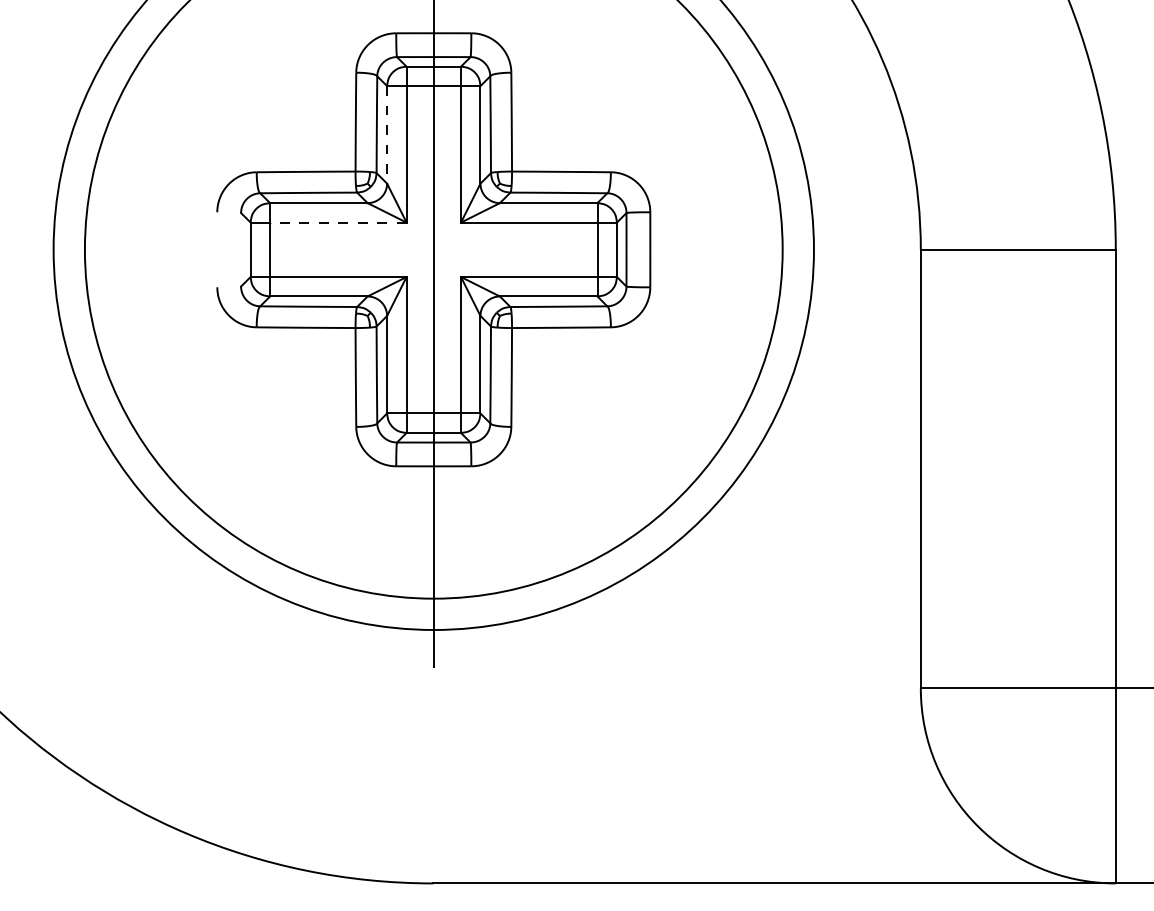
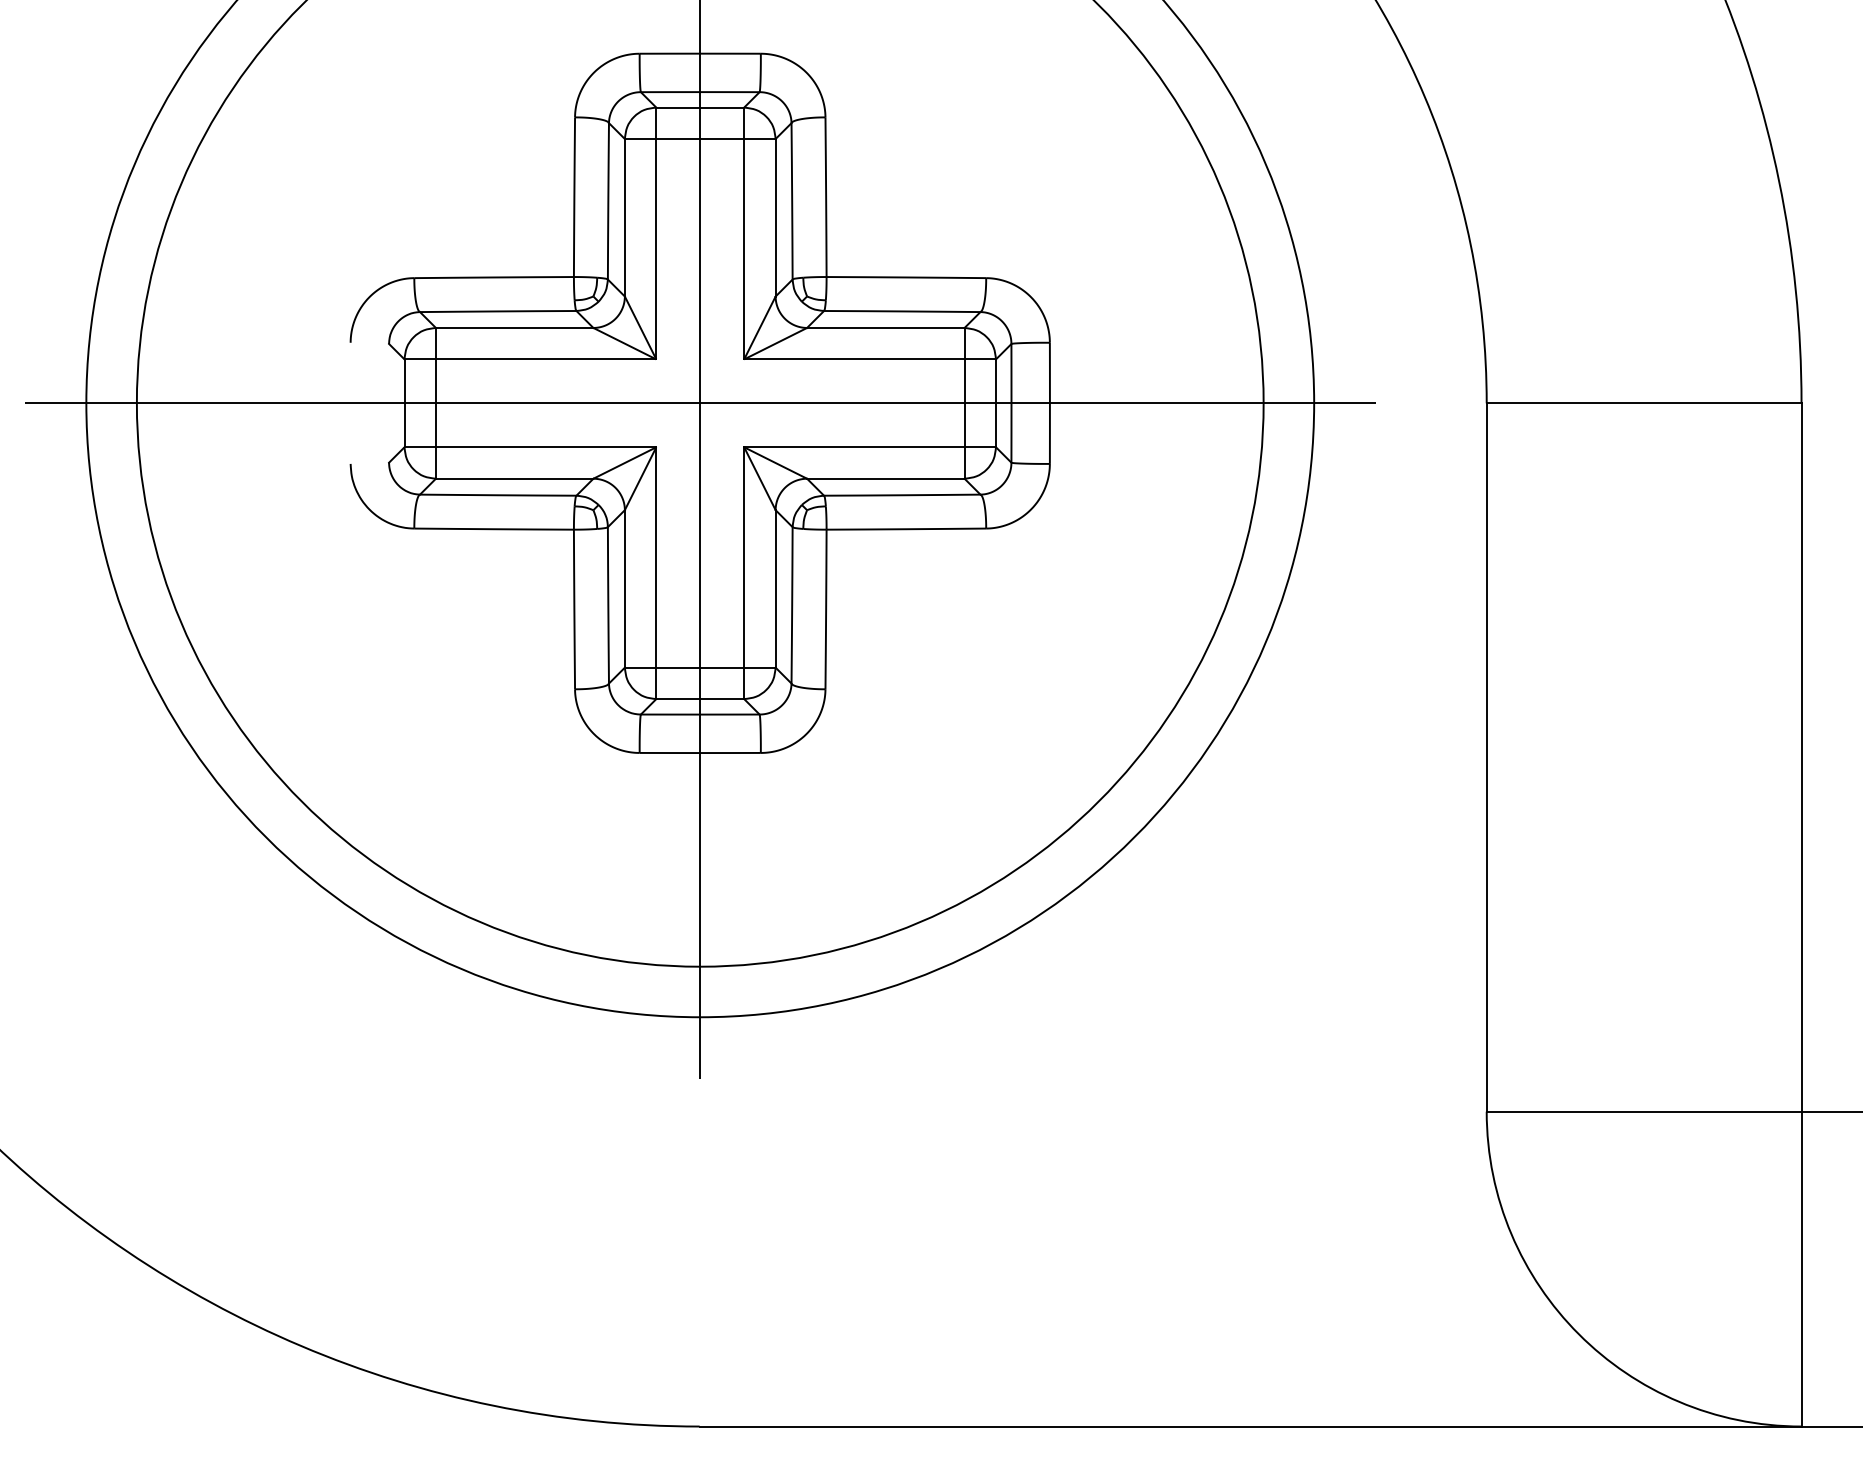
line: (387, 134) -> (625, 217), dashed -> solid
line: (337, 222) -> (544, 359), dashed -> solid
line: (433, 249) -> (699, 402), added

